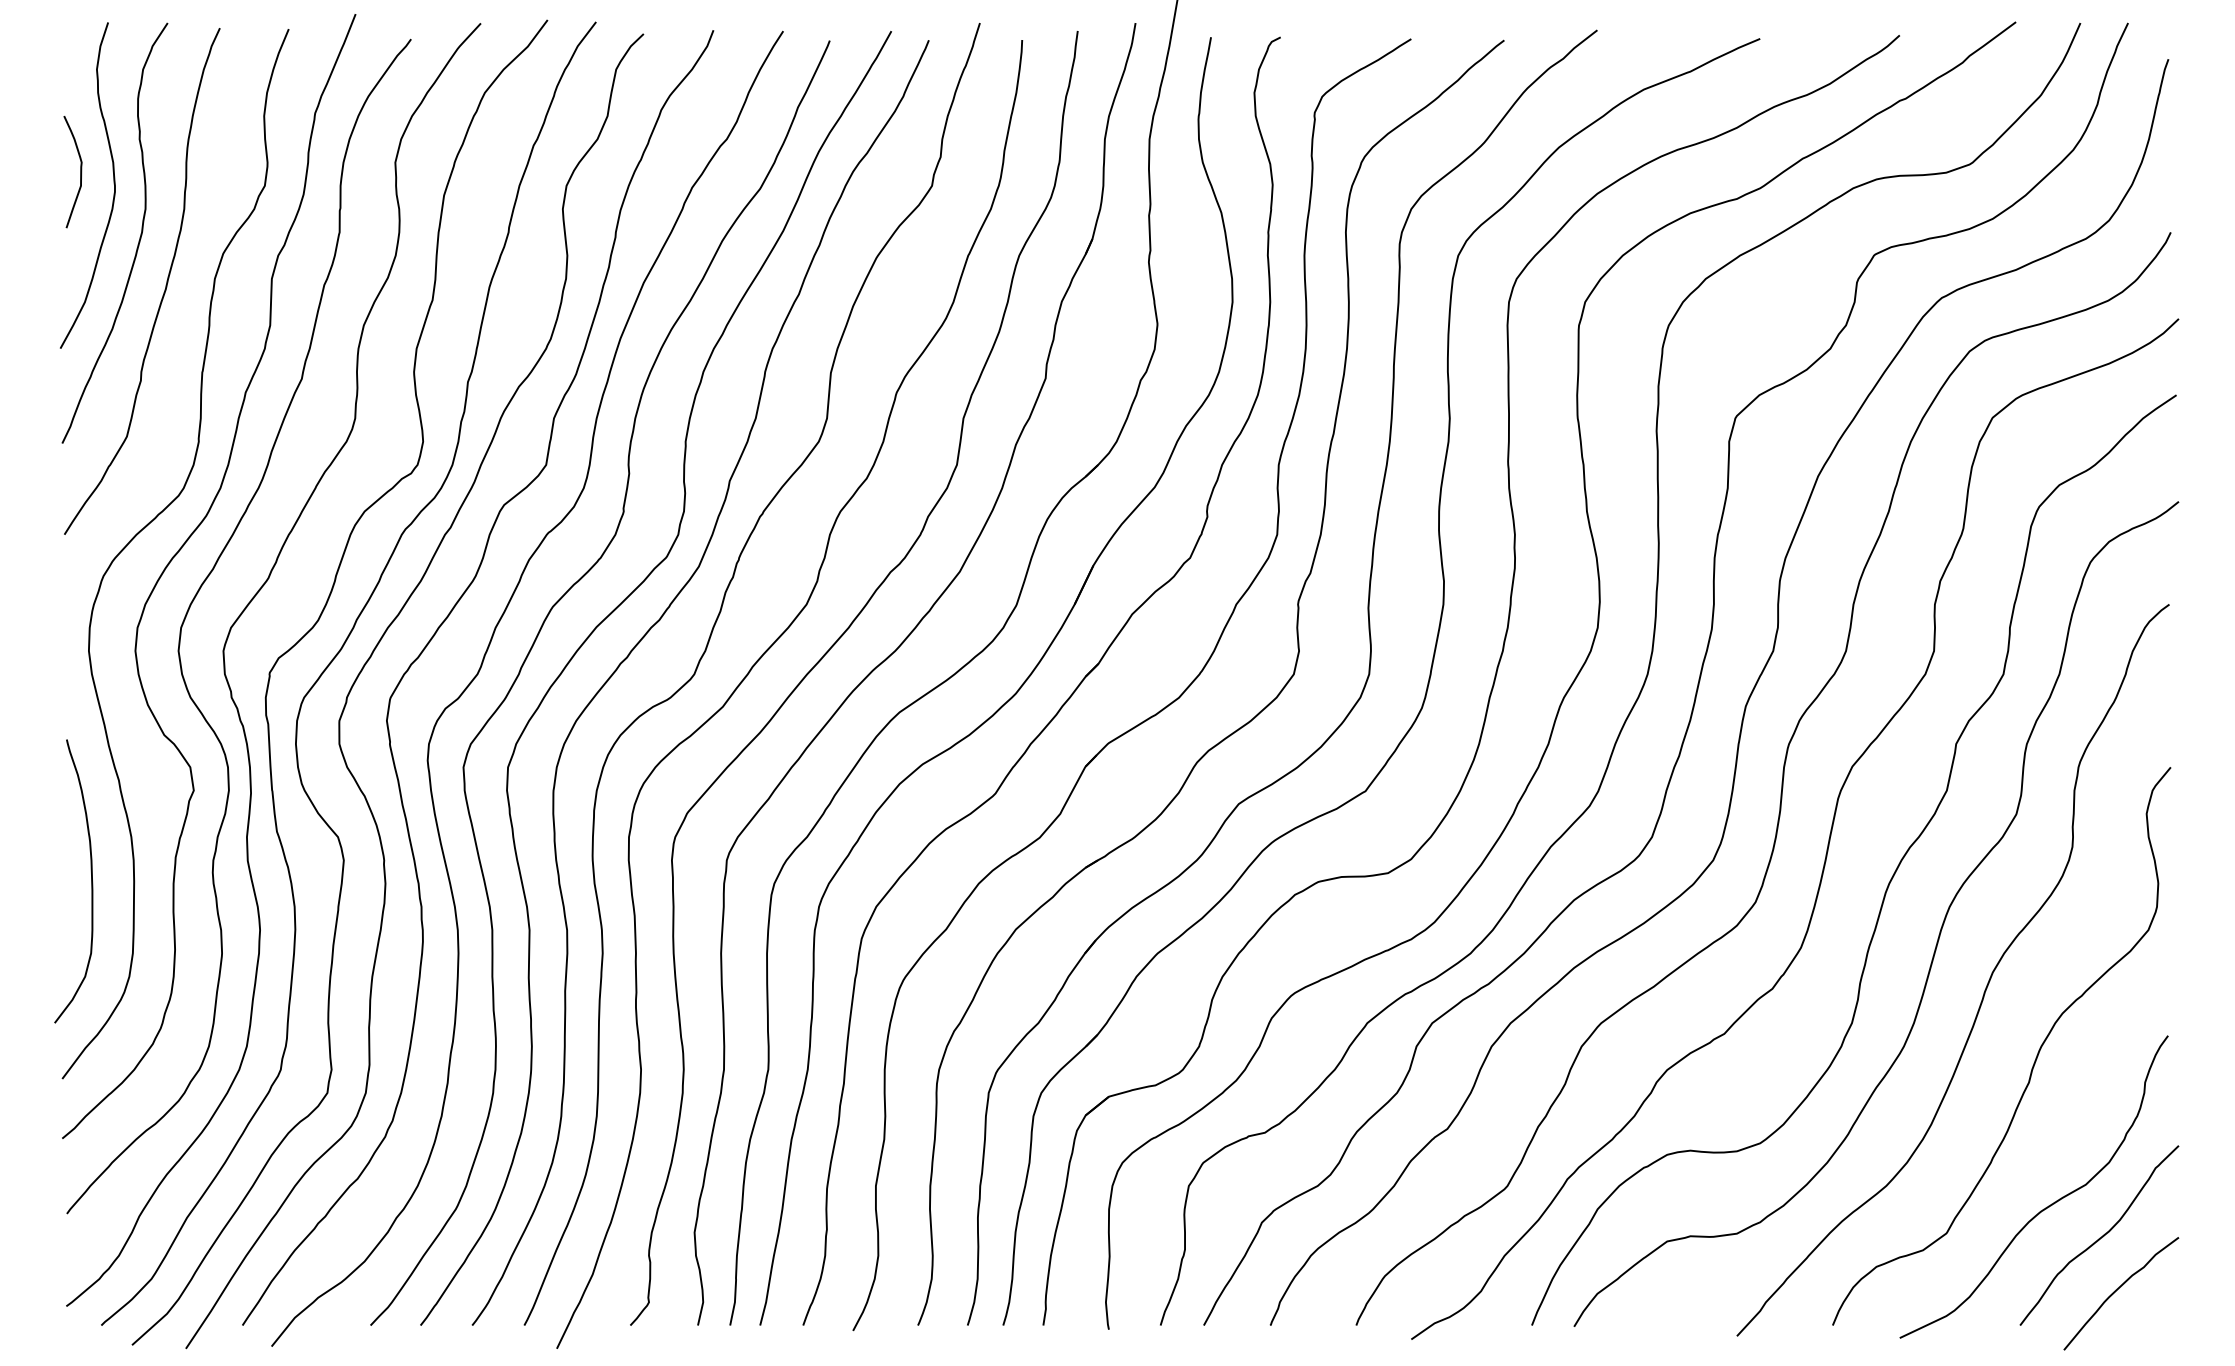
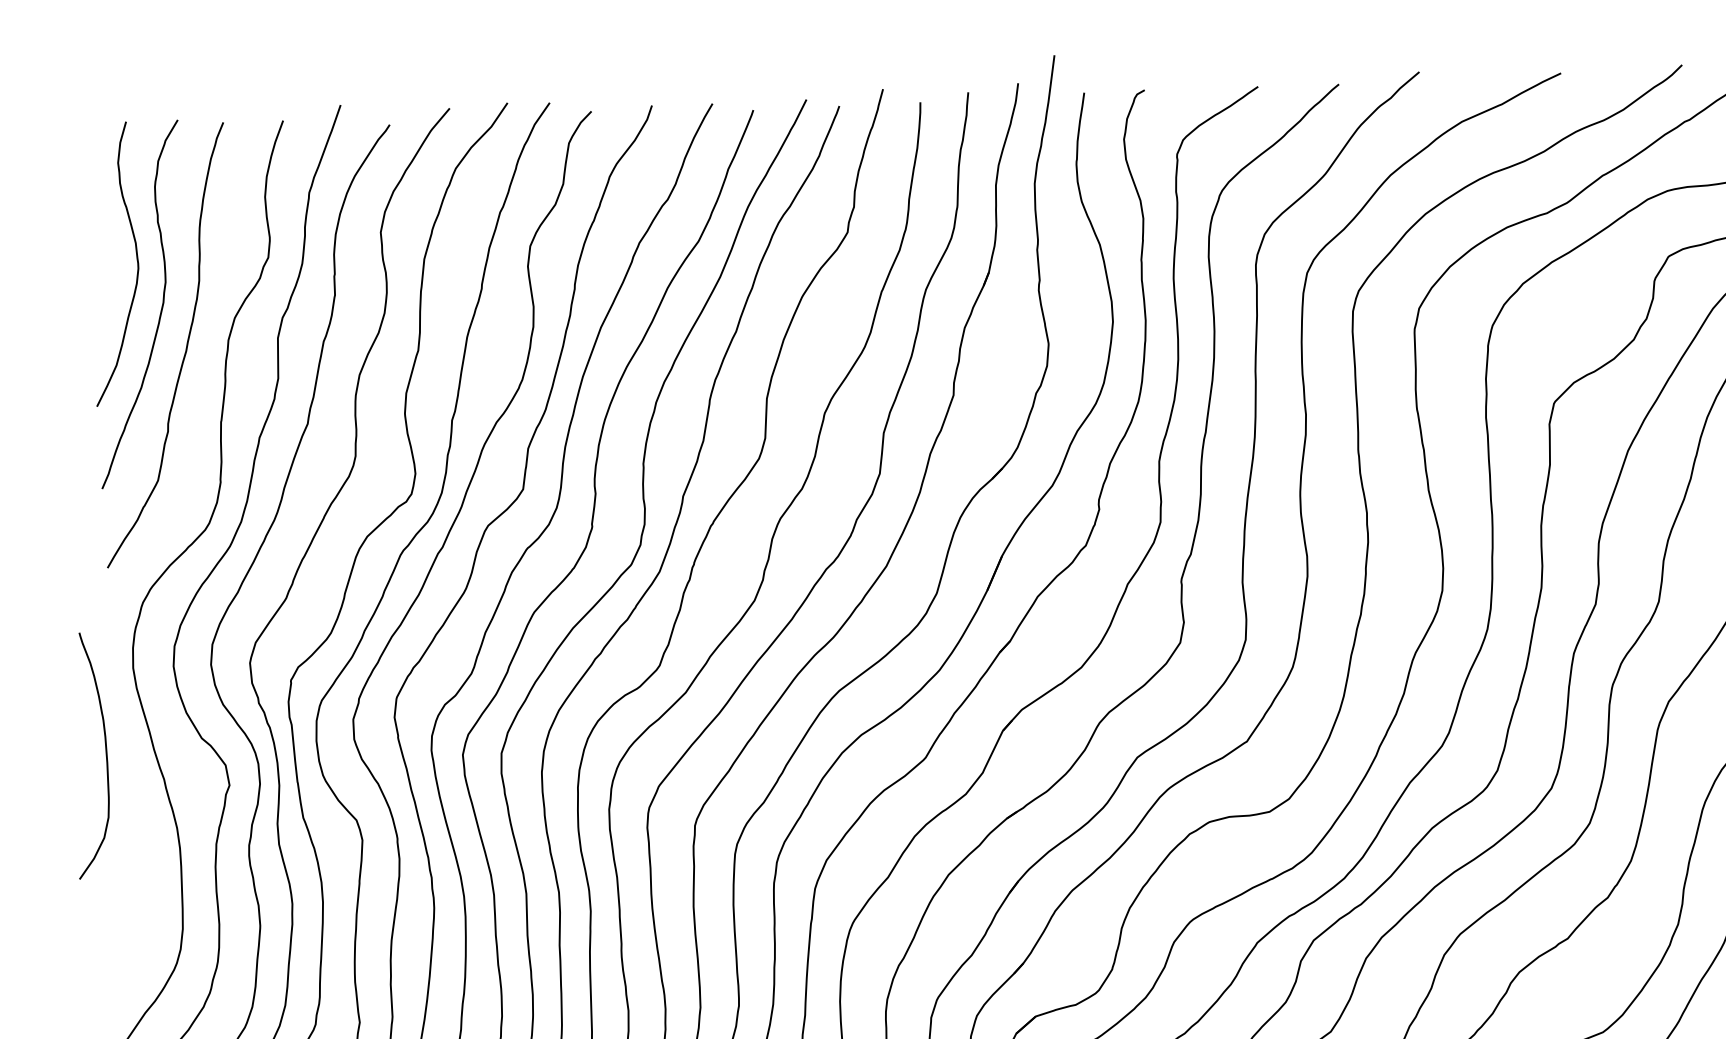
curve: (80, 172) -> (107, 253), removed
curve: (91, 881) -> (106, 755), moved

